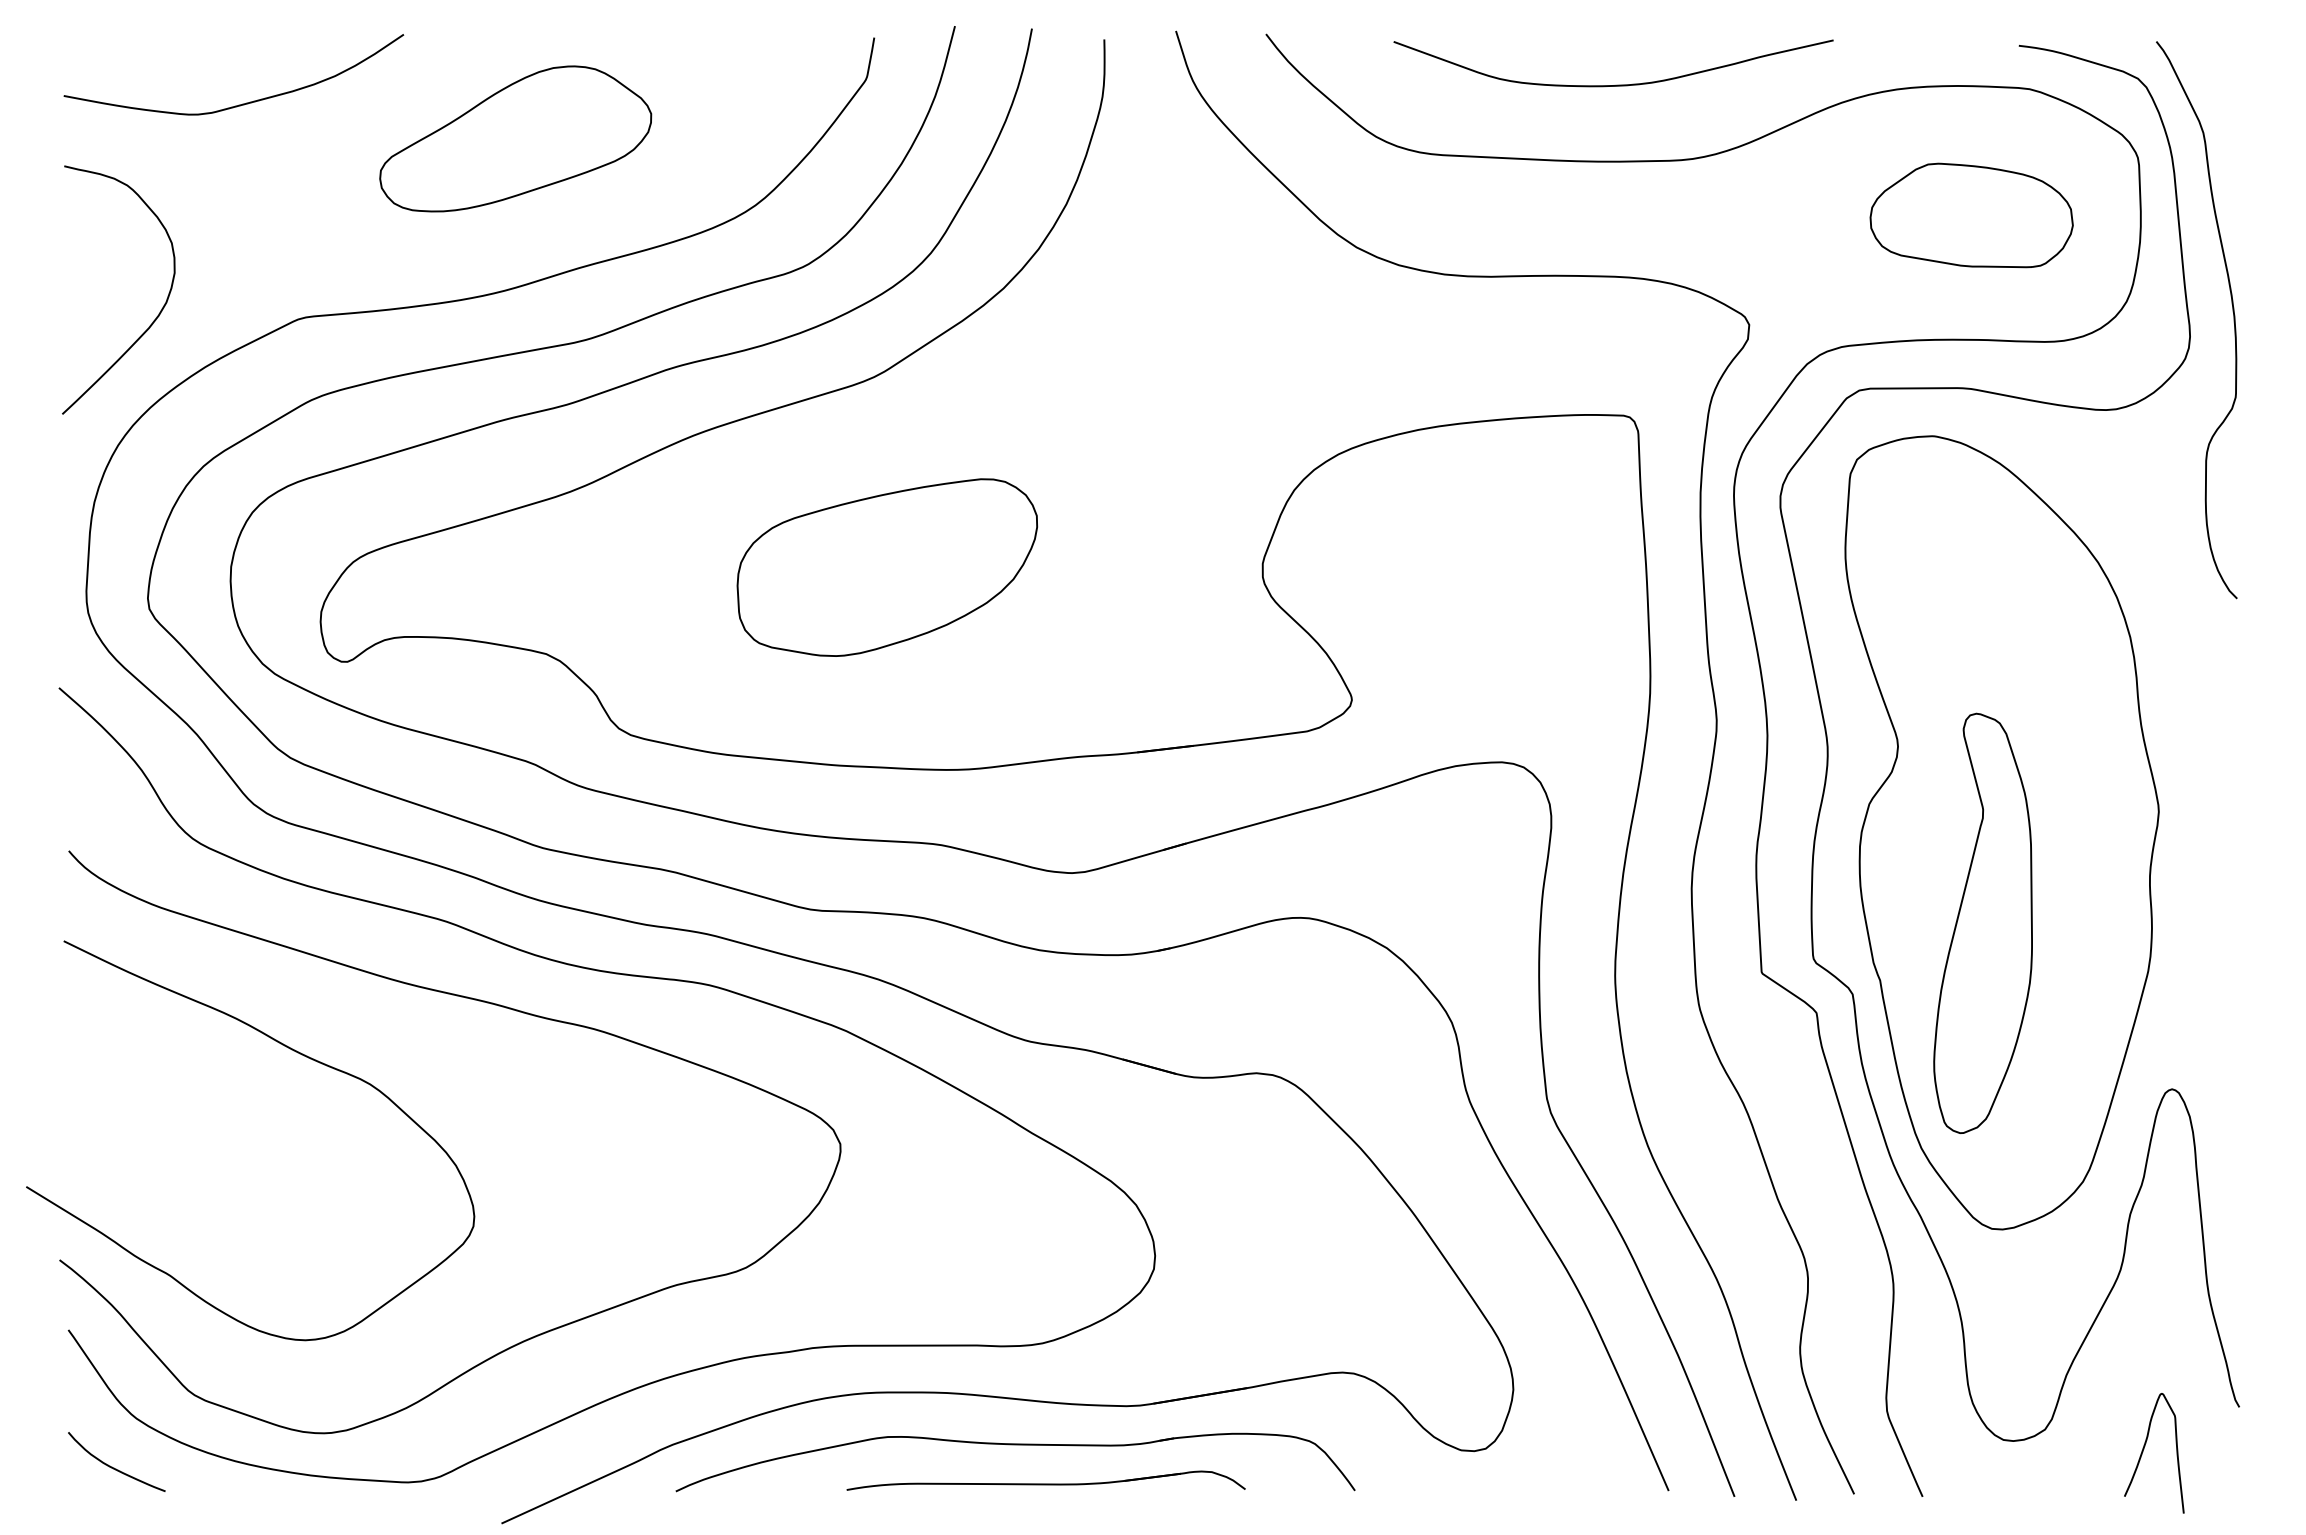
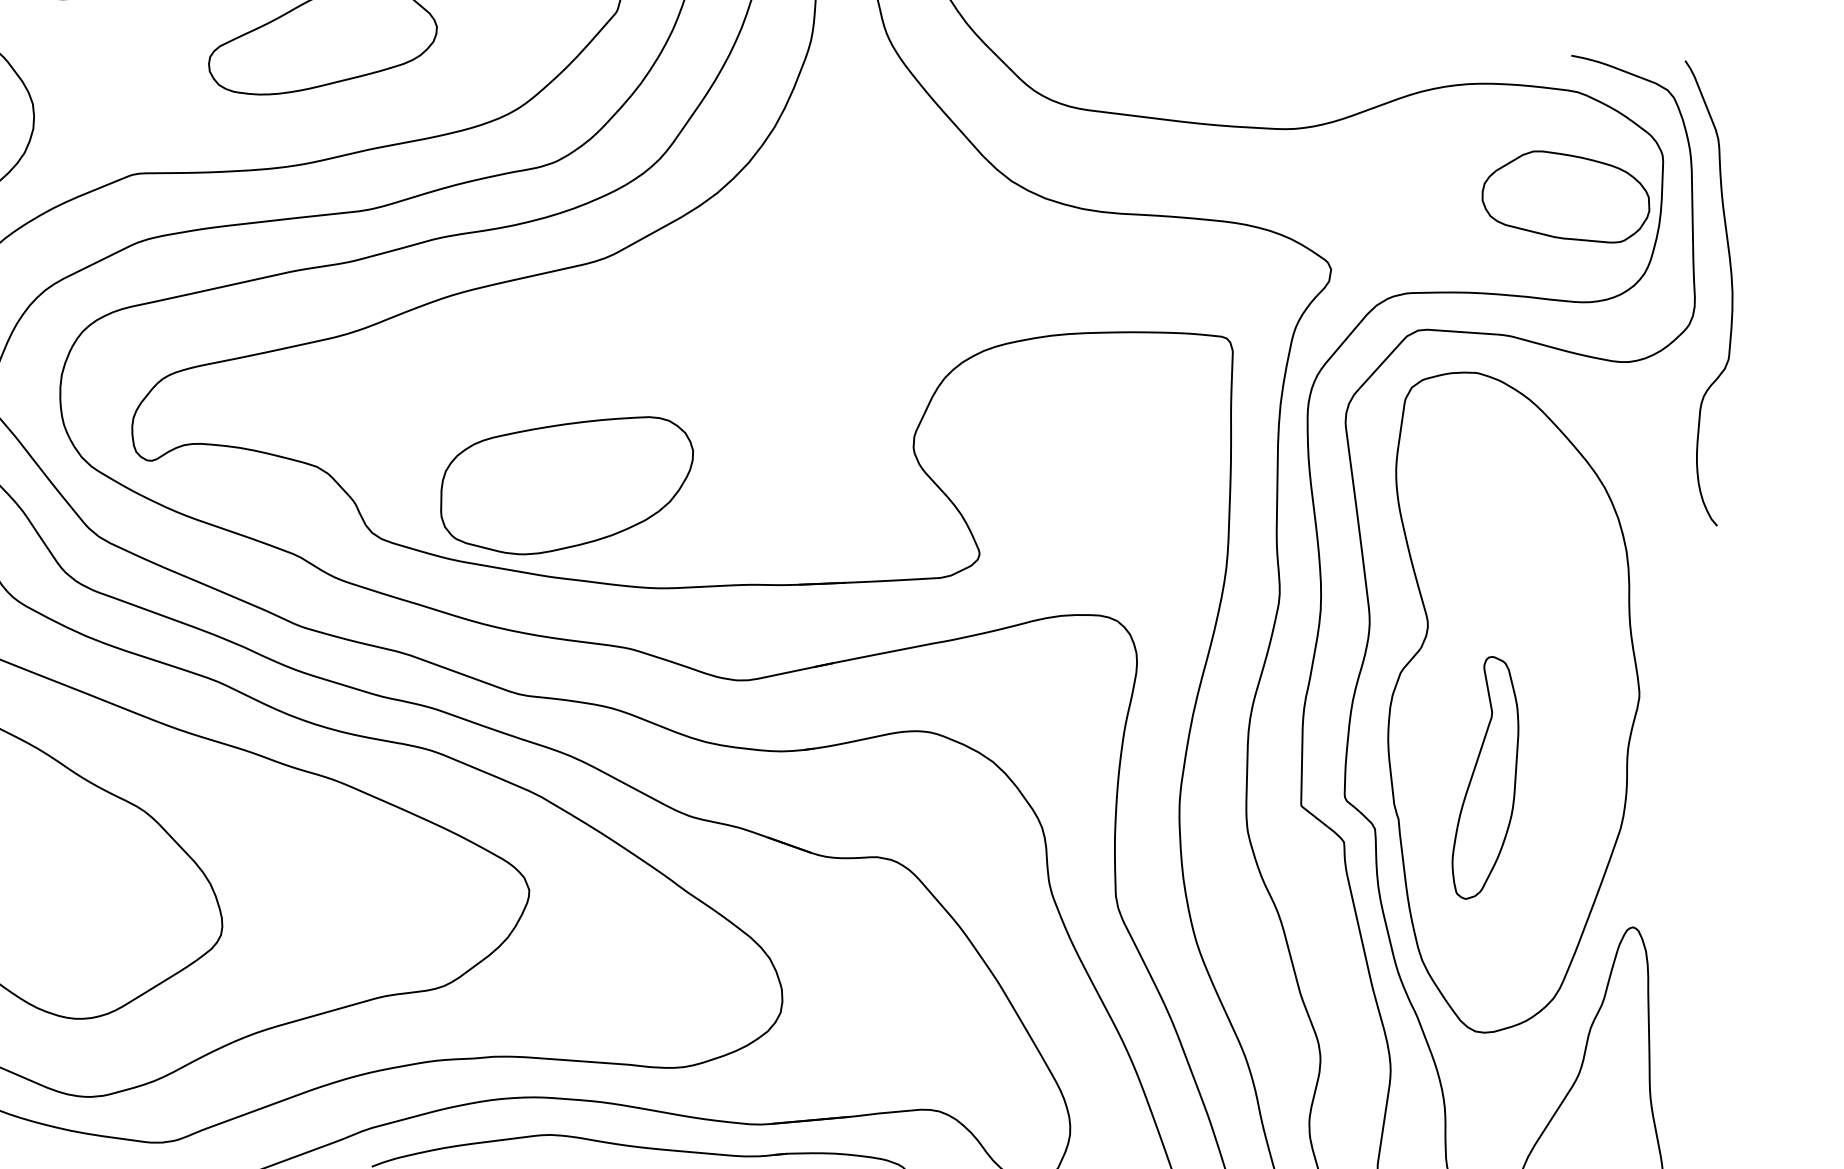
curve: (1616, 84) -> (1236, 62), removed
part: (1971, 215) -> (1566, 196), moved
part: (887, 567) -> (566, 484), moved
part: (1982, 922) -> (1486, 777), size x0.7

